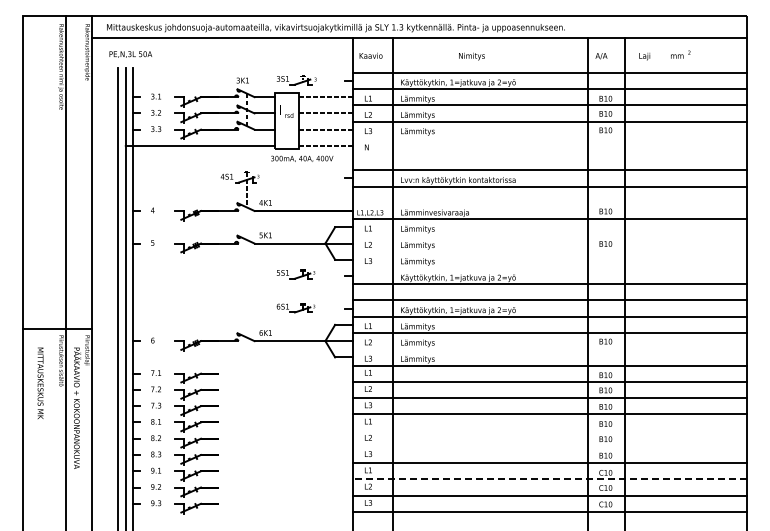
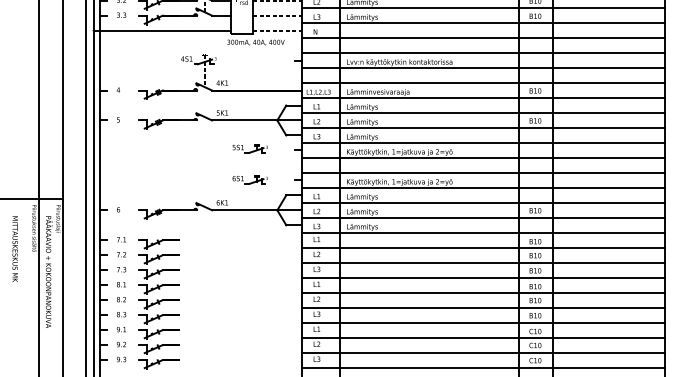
line: (549, 137) -> (483, 22), added
line: (549, 154) -> (483, 38), added
line: (549, 202) -> (483, 82), added
line: (549, 235) -> (483, 113), added
line: (549, 251) -> (483, 127), added
line: (549, 267) -> (483, 142), added
line: (549, 349) -> (483, 218), added
line: (549, 430) -> (483, 292), added
line: (549, 446) -> (483, 307), added
line: (549, 479) -> (483, 337), dashed -> solid

